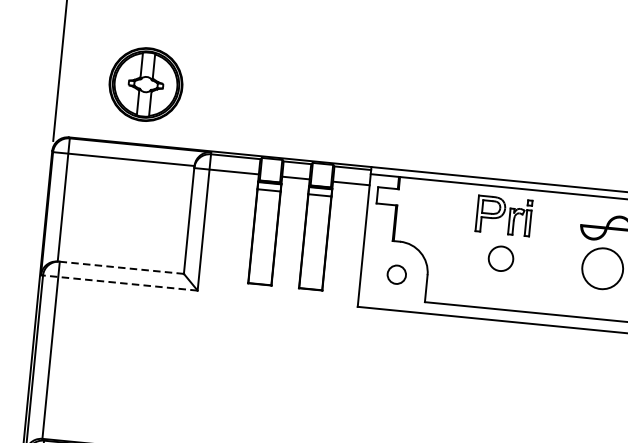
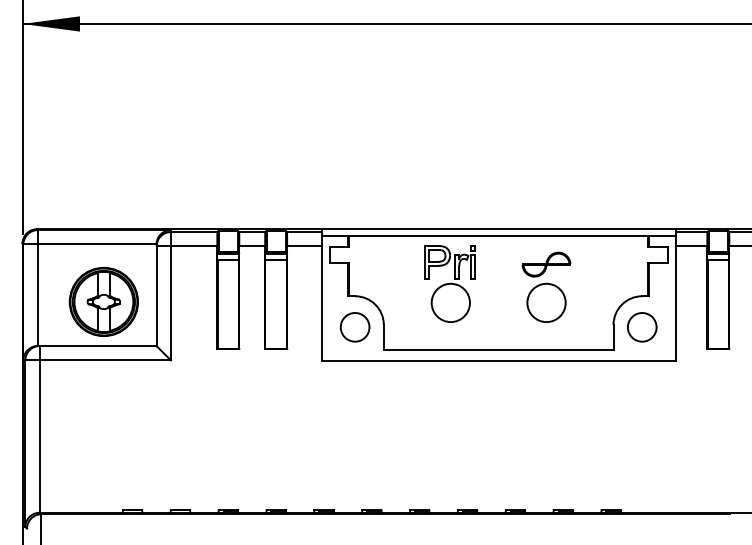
part: (145, 84) -> (103, 301), moved
circle: (500, 258) -> (450, 302), size x1.67
line: (120, 268) -> (96, 346), dashed -> solid
circle: (396, 274) -> (354, 327), size x1.67
line: (119, 283) -> (97, 360), dashed -> solid

